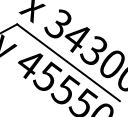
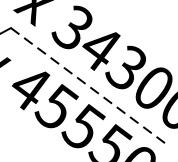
line: (68, 63) -> (88, 86), solid -> dashed

